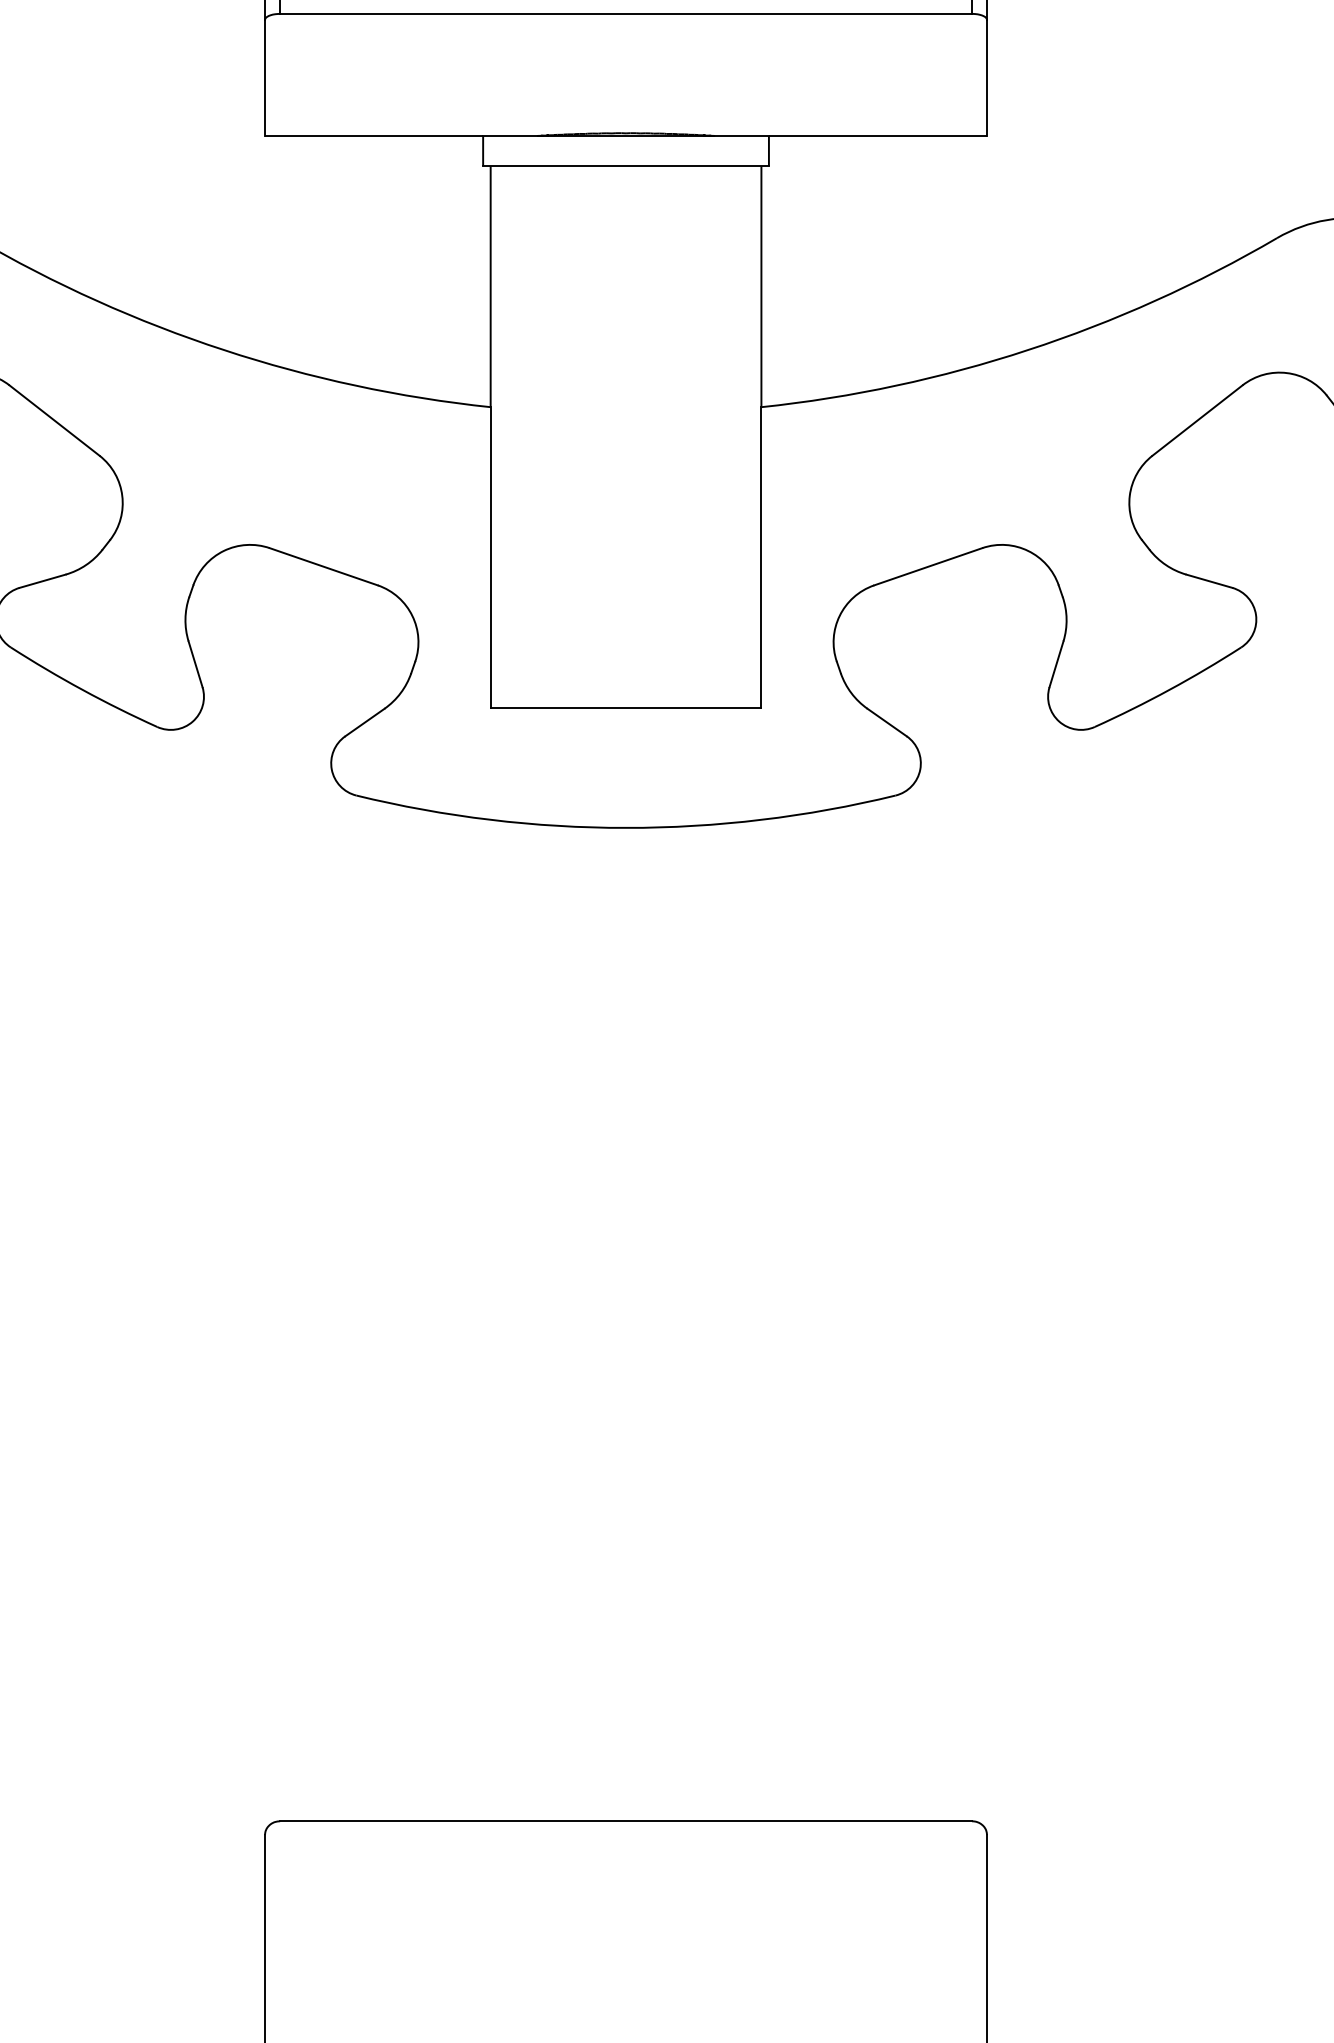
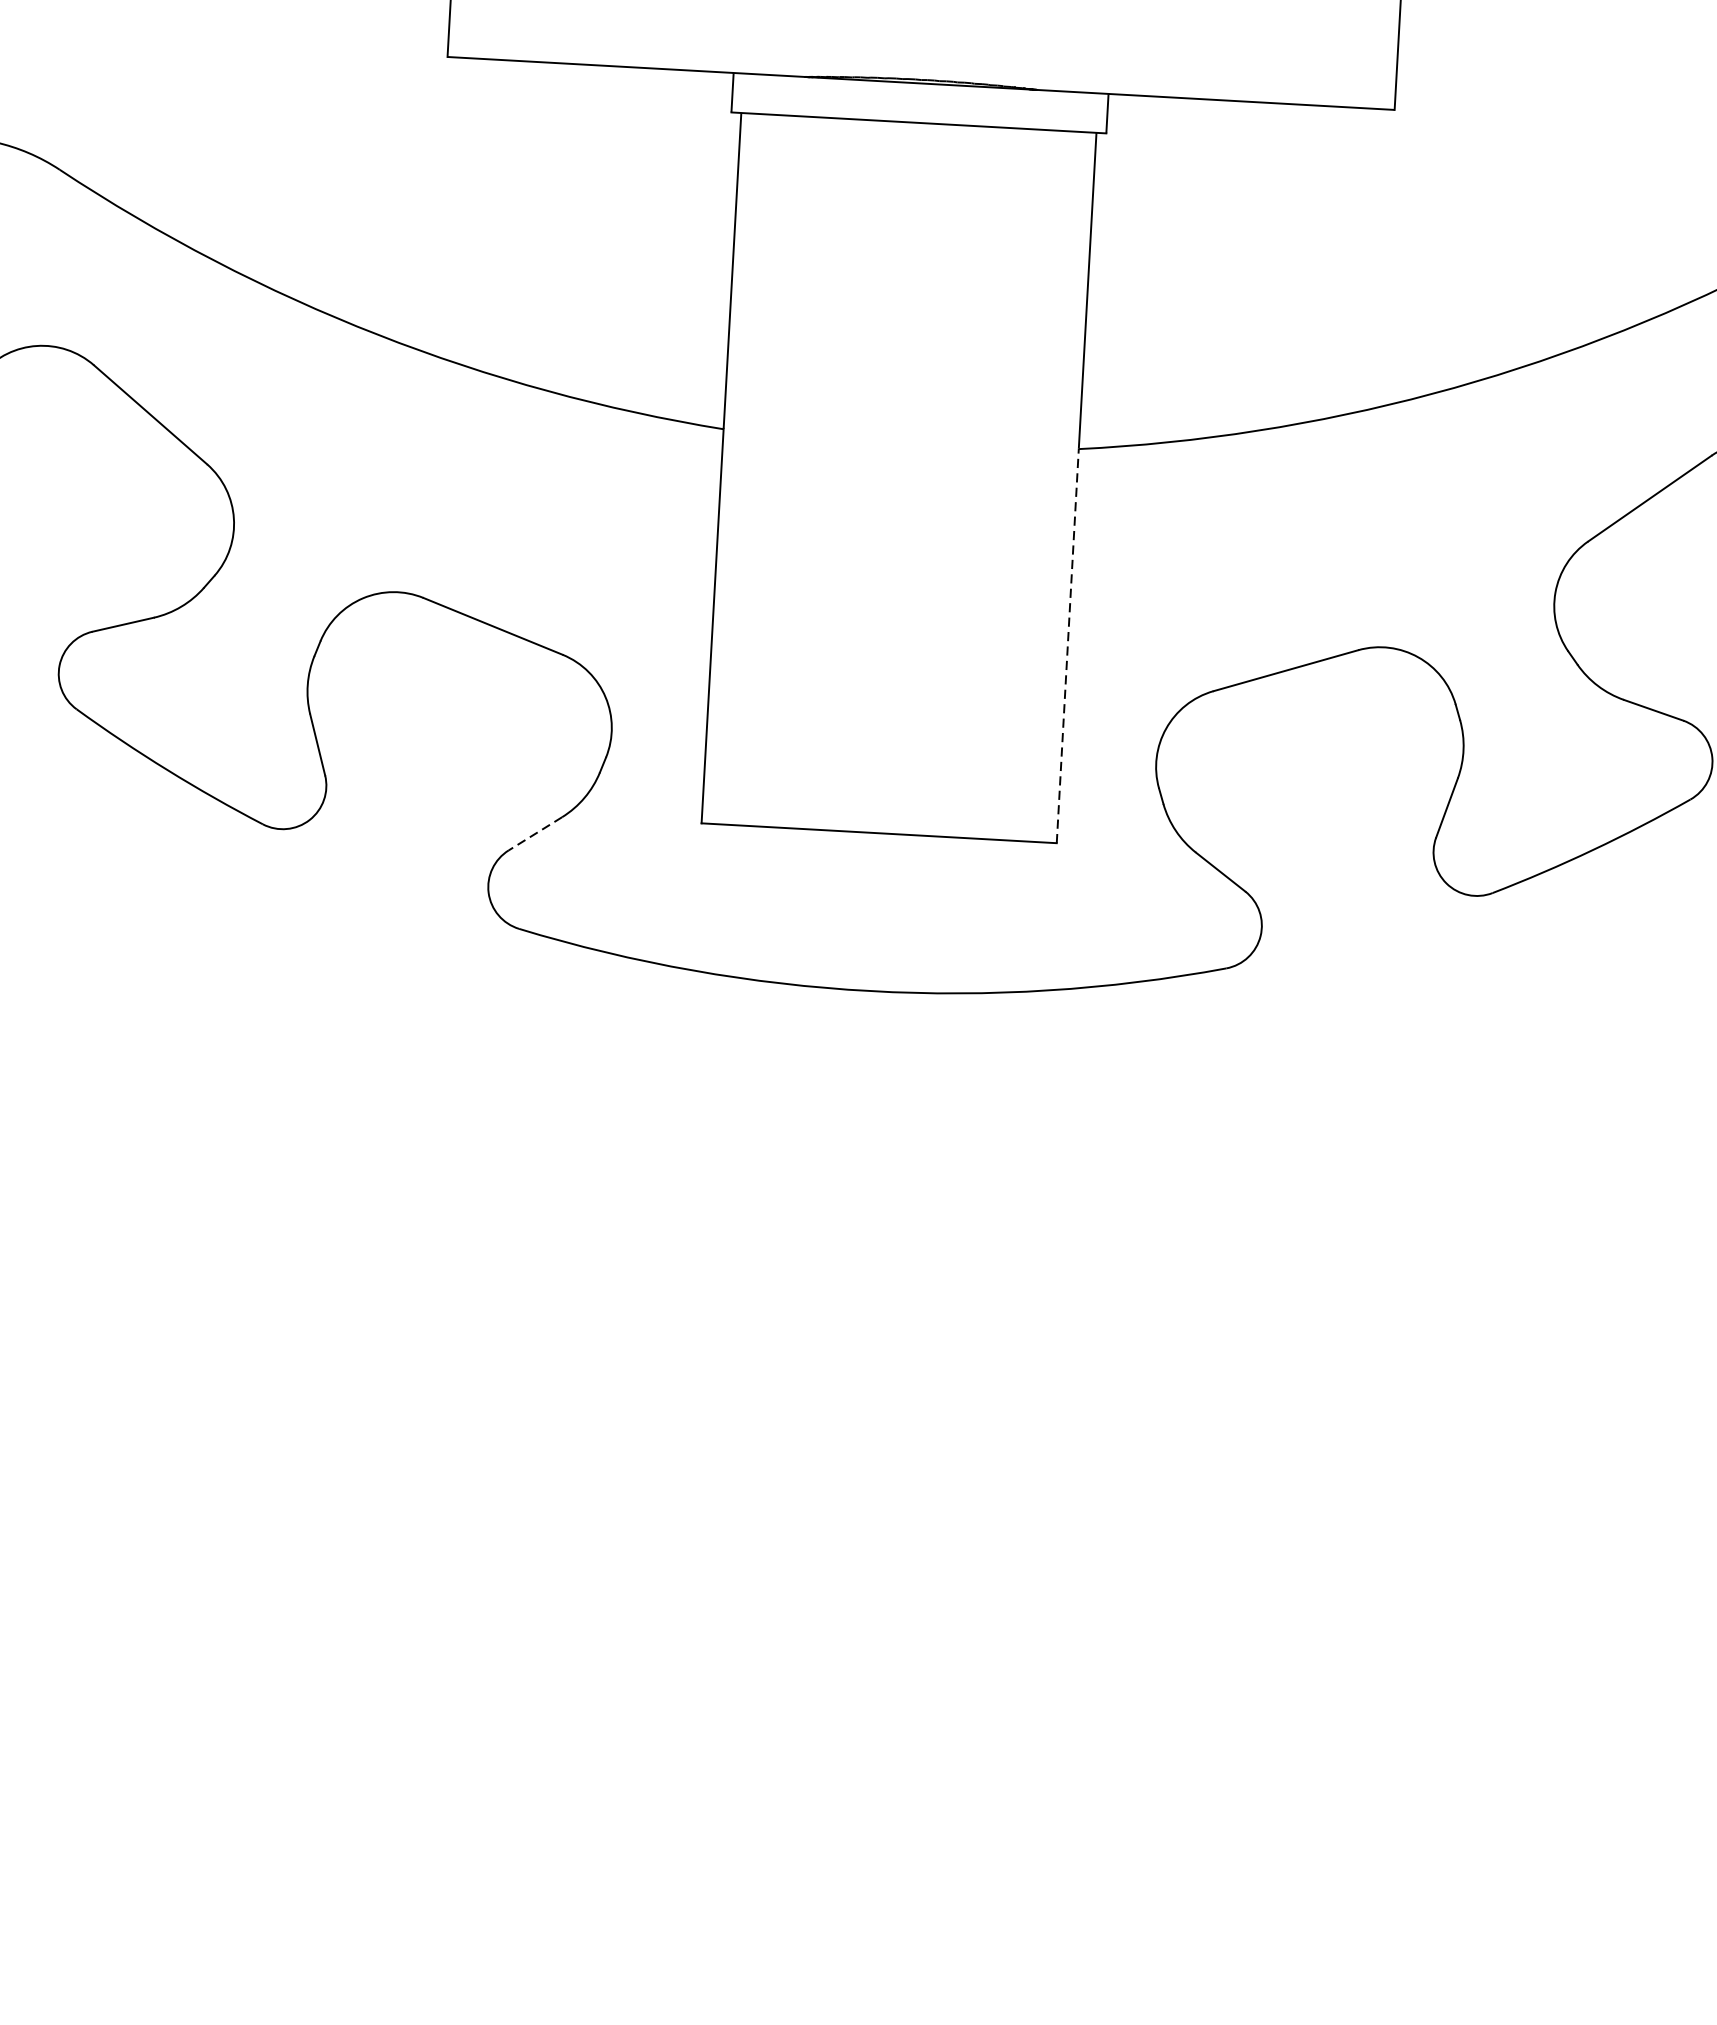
line: (761, 556) -> (1067, 644), solid -> dashed
line: (364, 722) -> (535, 833), solid -> dashed

